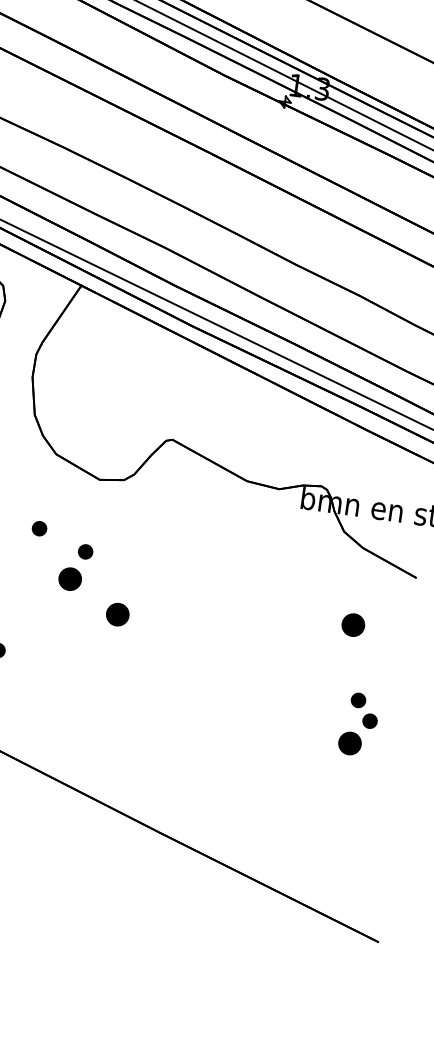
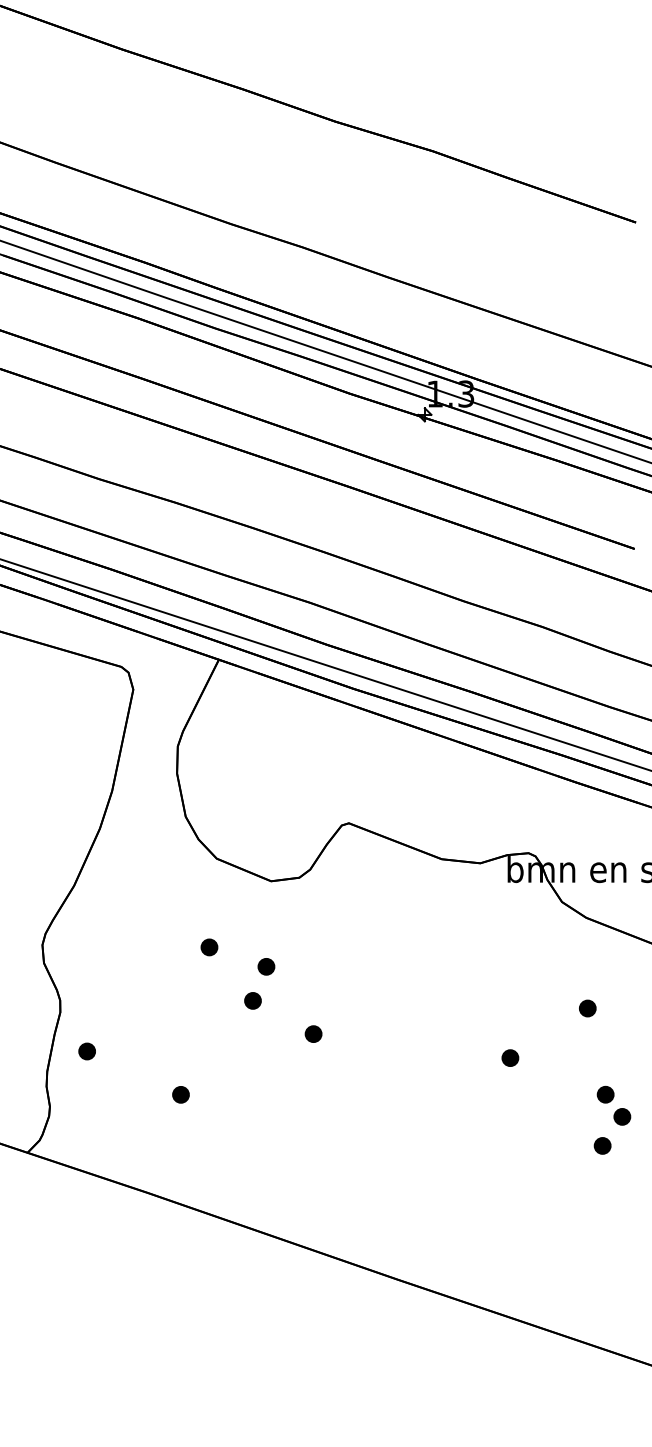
part: (69, 578) -> (252, 1000), size x0.62
part: (117, 614) -> (313, 1033), size x0.62
part: (353, 625) -> (587, 1008), size x0.62
part: (282, 657) -> (510, 1057), added
part: (349, 743) -> (602, 1145), size x0.62

